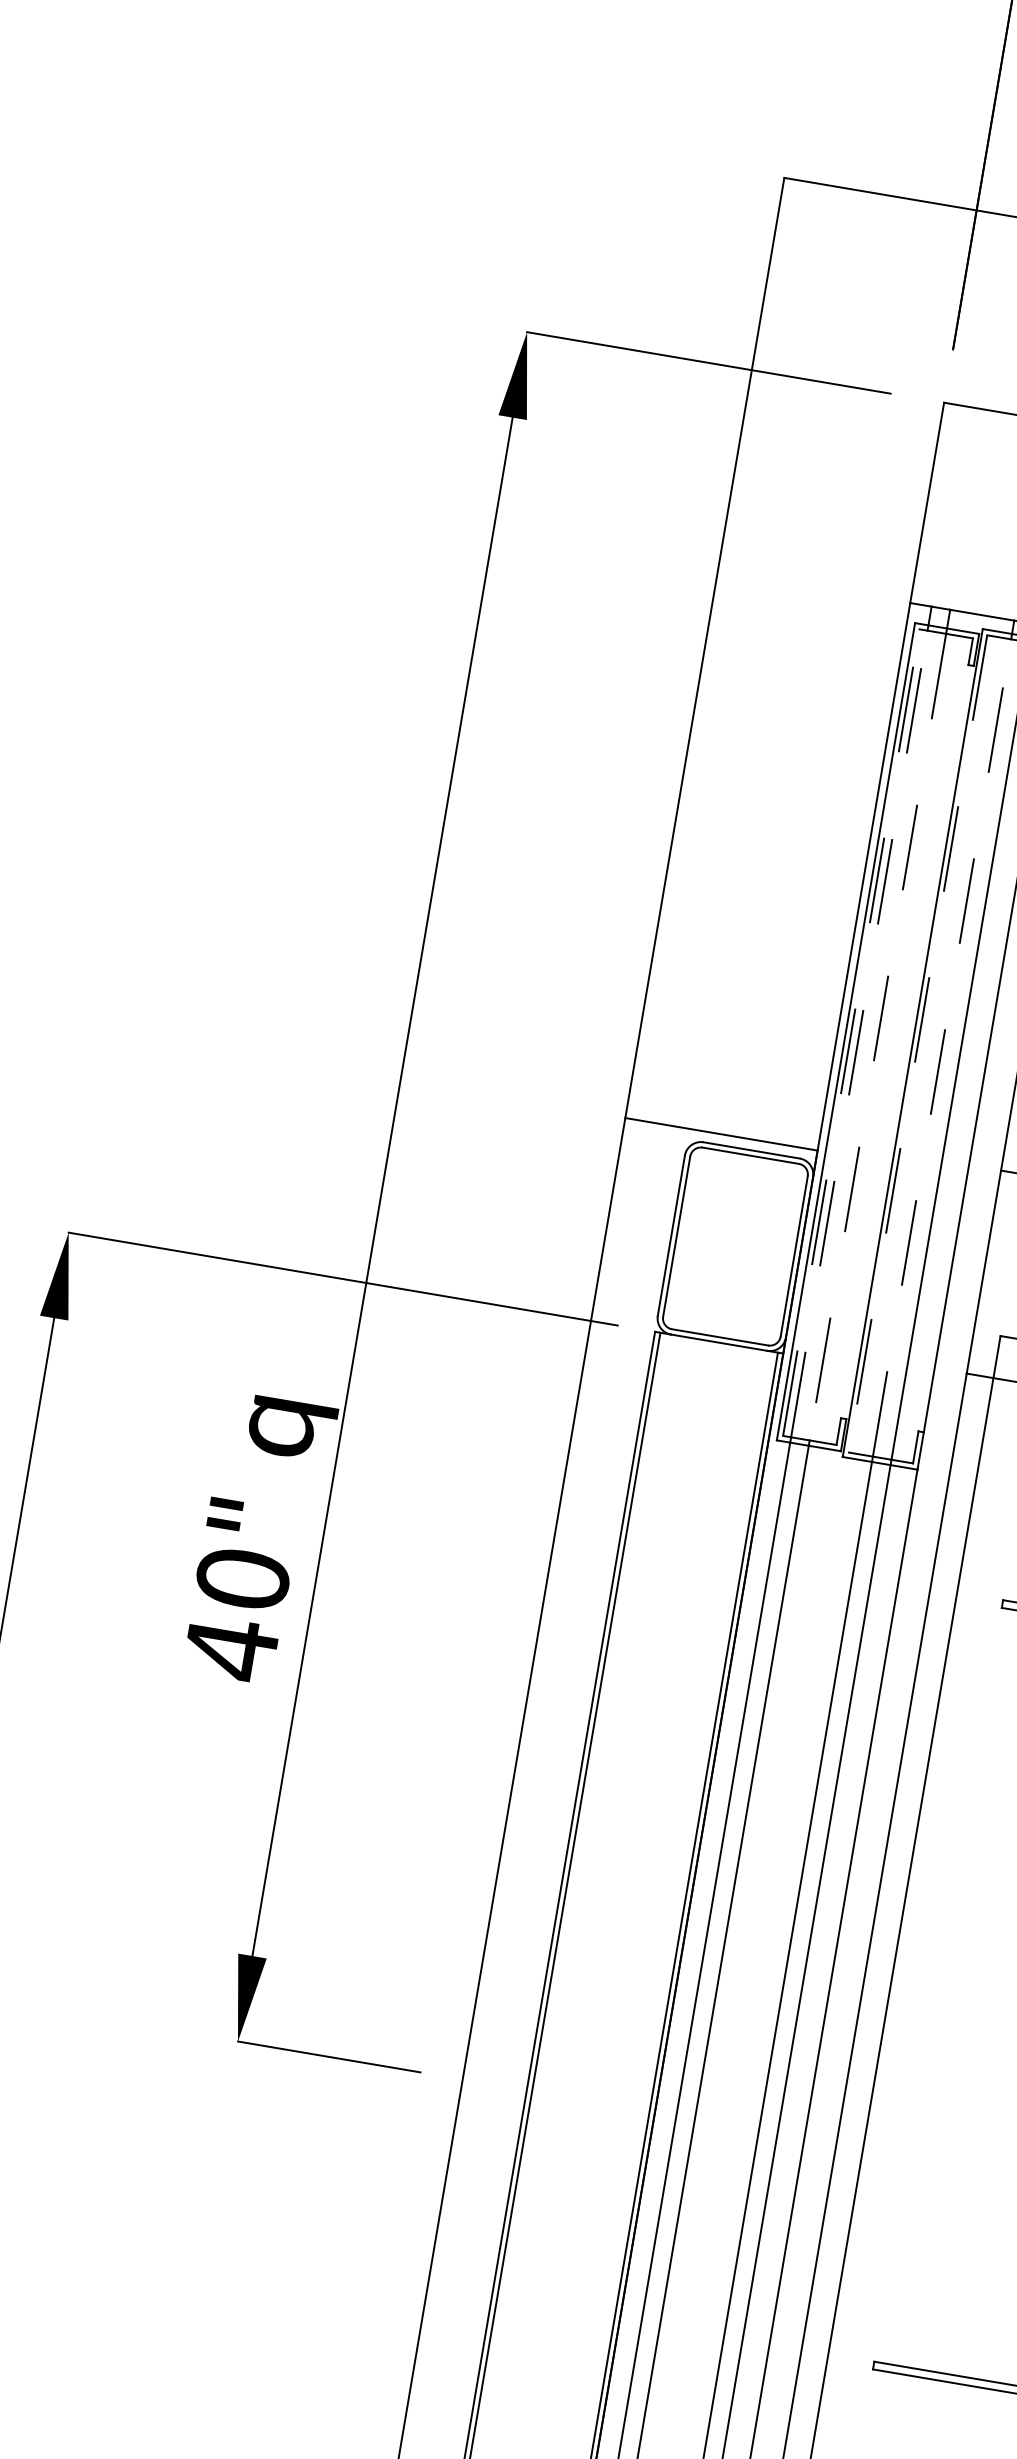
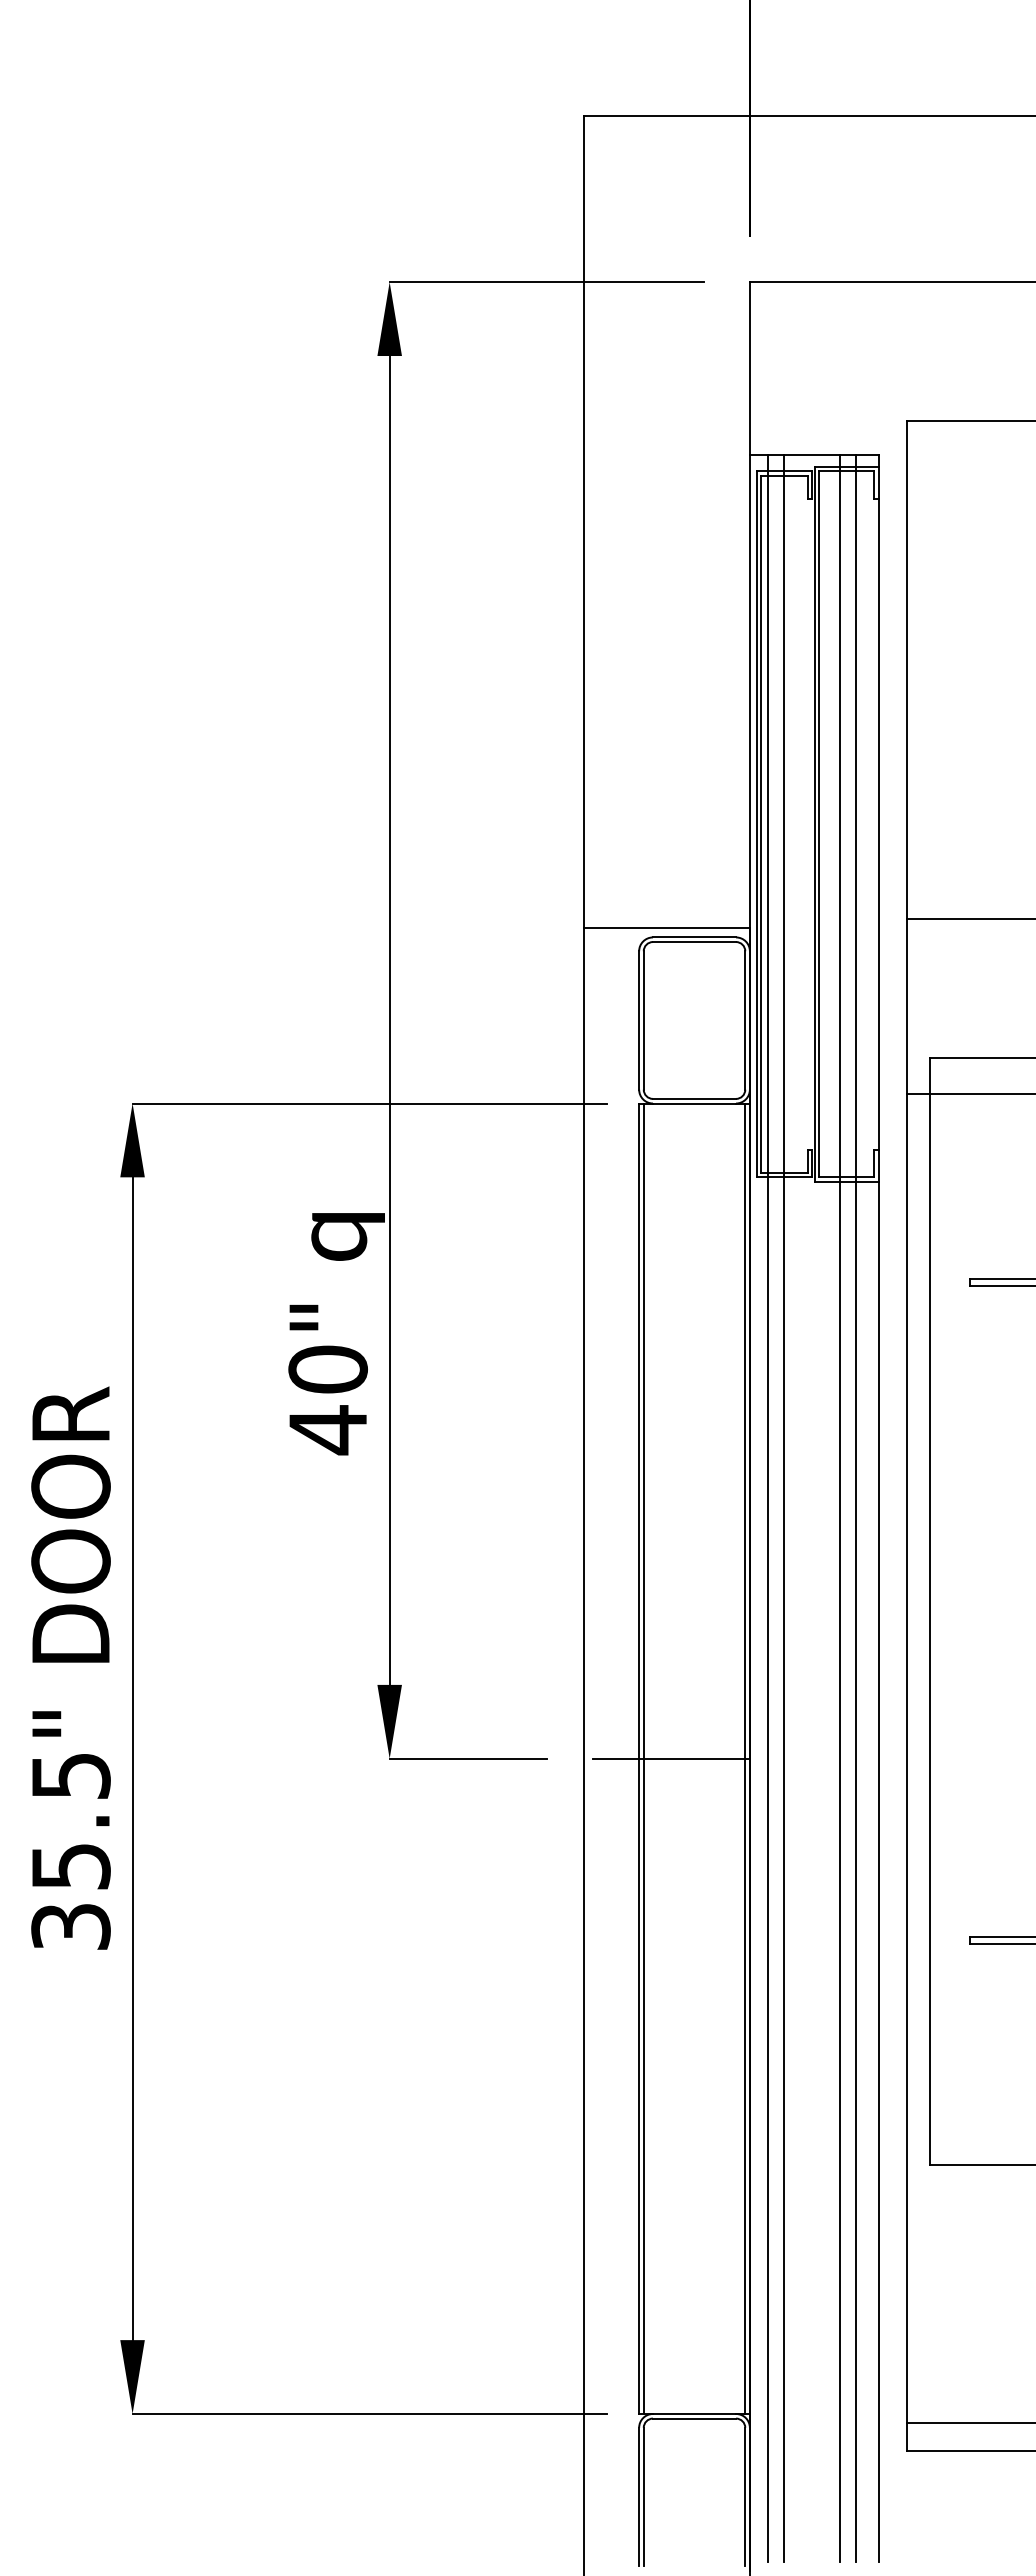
line: (851, 1031) -> (761, 823), dashed -> solid
line: (859, 1033) -> (768, 823), dashed -> solid
line: (878, 1037) -> (784, 824), dashed -> solid
line: (918, 1044) -> (819, 824), dashed -> solid
line: (941, 1048) -> (839, 824), dashed -> solid
line: (564, 2096) -> (671, 1758), added

